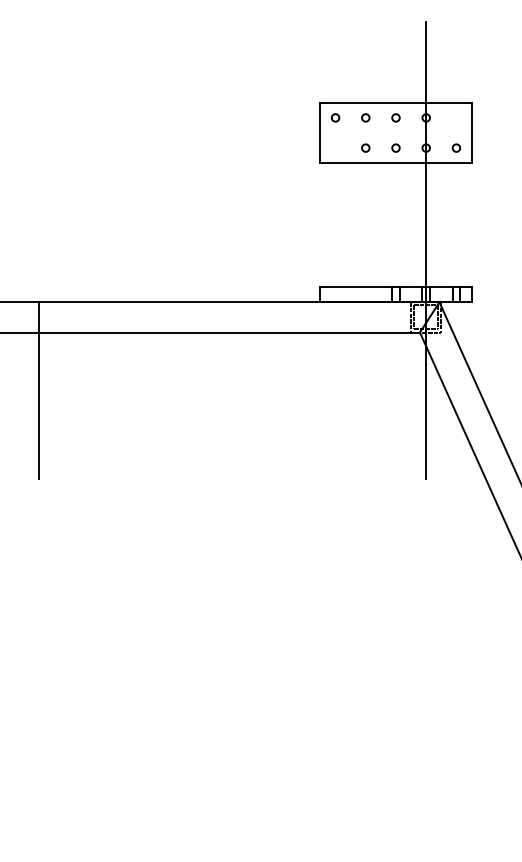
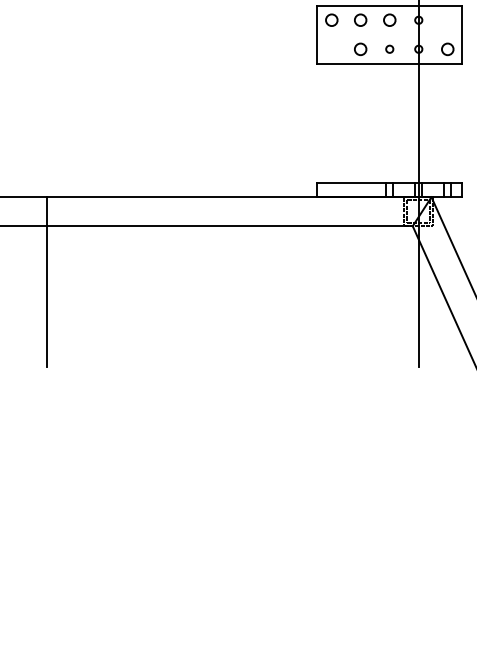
circle: (335, 117) -> (331, 19), size x1.6
circle: (365, 117) -> (360, 19), size x1.6
circle: (395, 117) -> (389, 19), size x1.6
circle: (365, 147) -> (360, 48), size x1.6
circle: (456, 147) -> (447, 48), size x1.6

